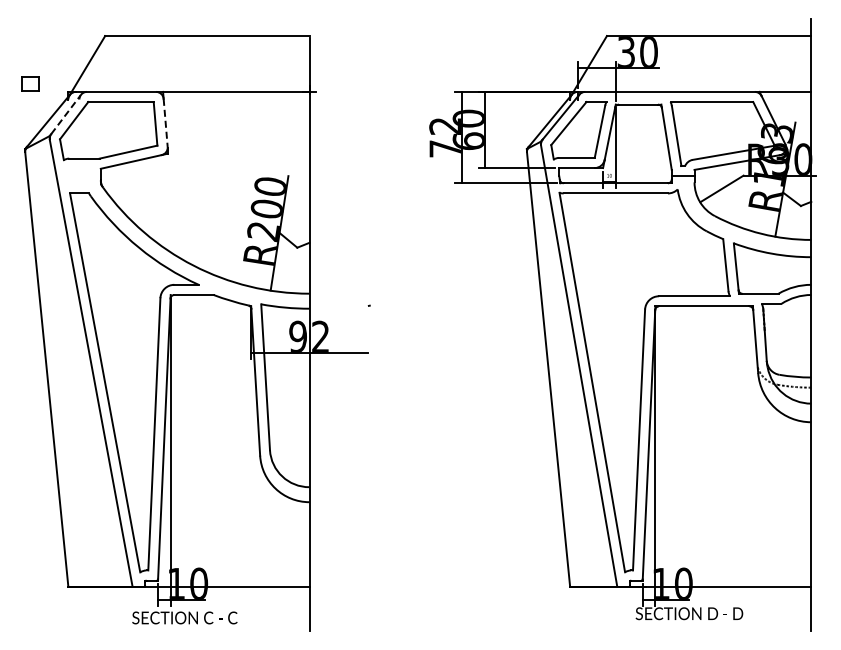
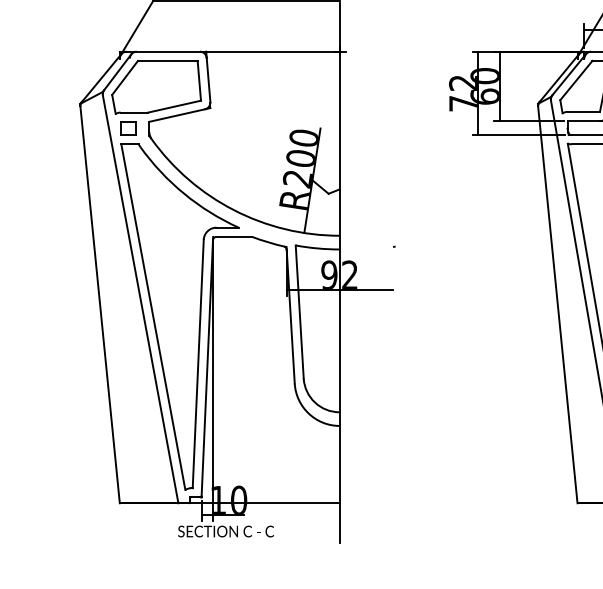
part: (30, 83) -> (128, 127), moved
line: (66, 114) -> (118, 72), dashed -> solid
line: (165, 123) -> (208, 80), dashed -> solid

